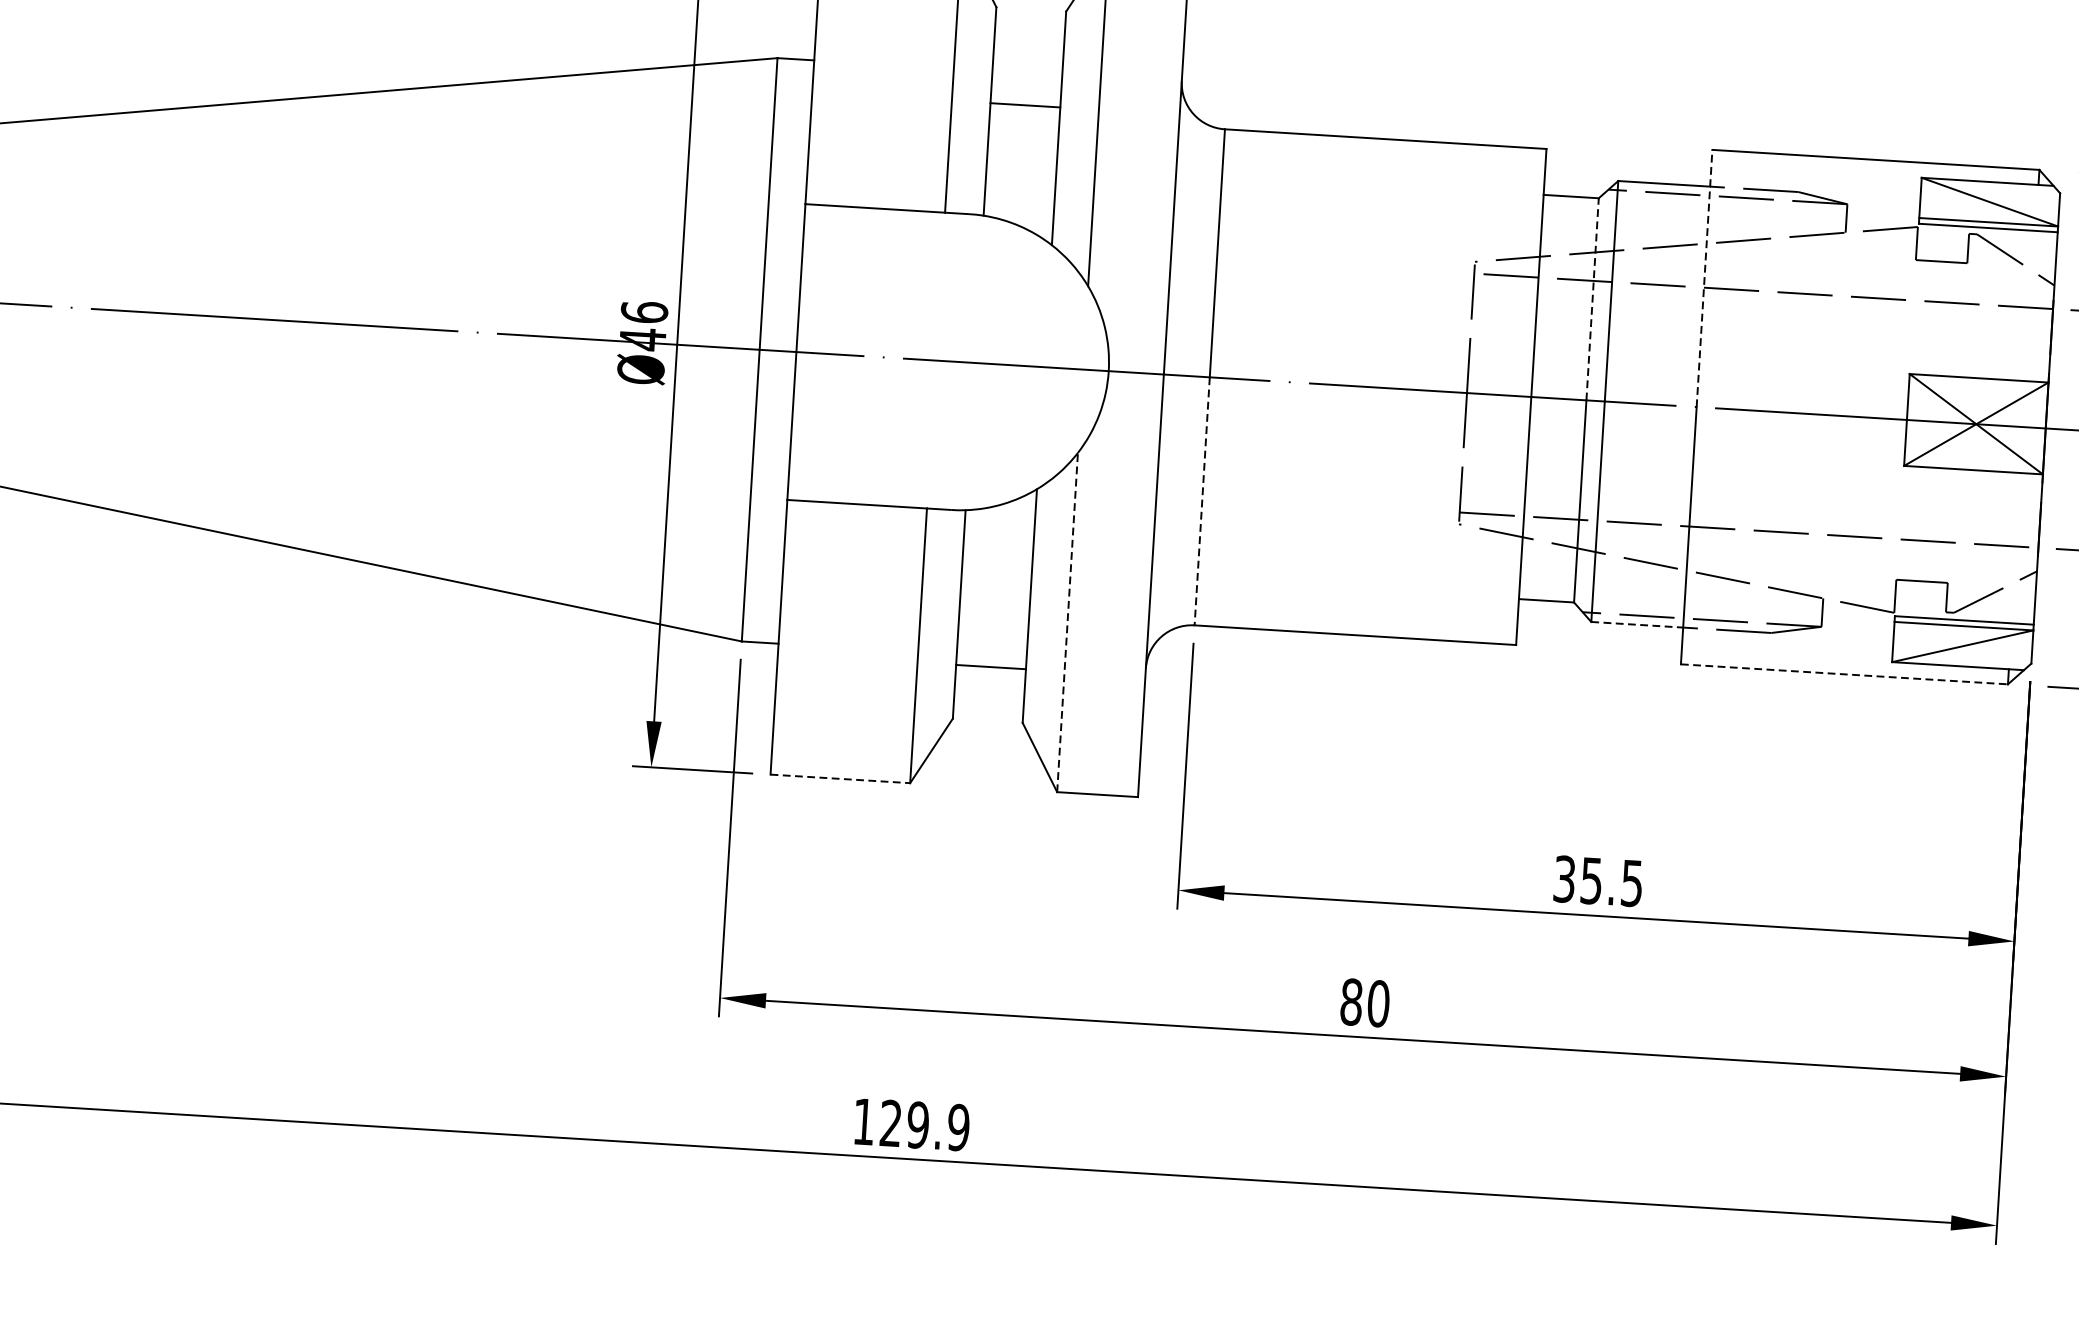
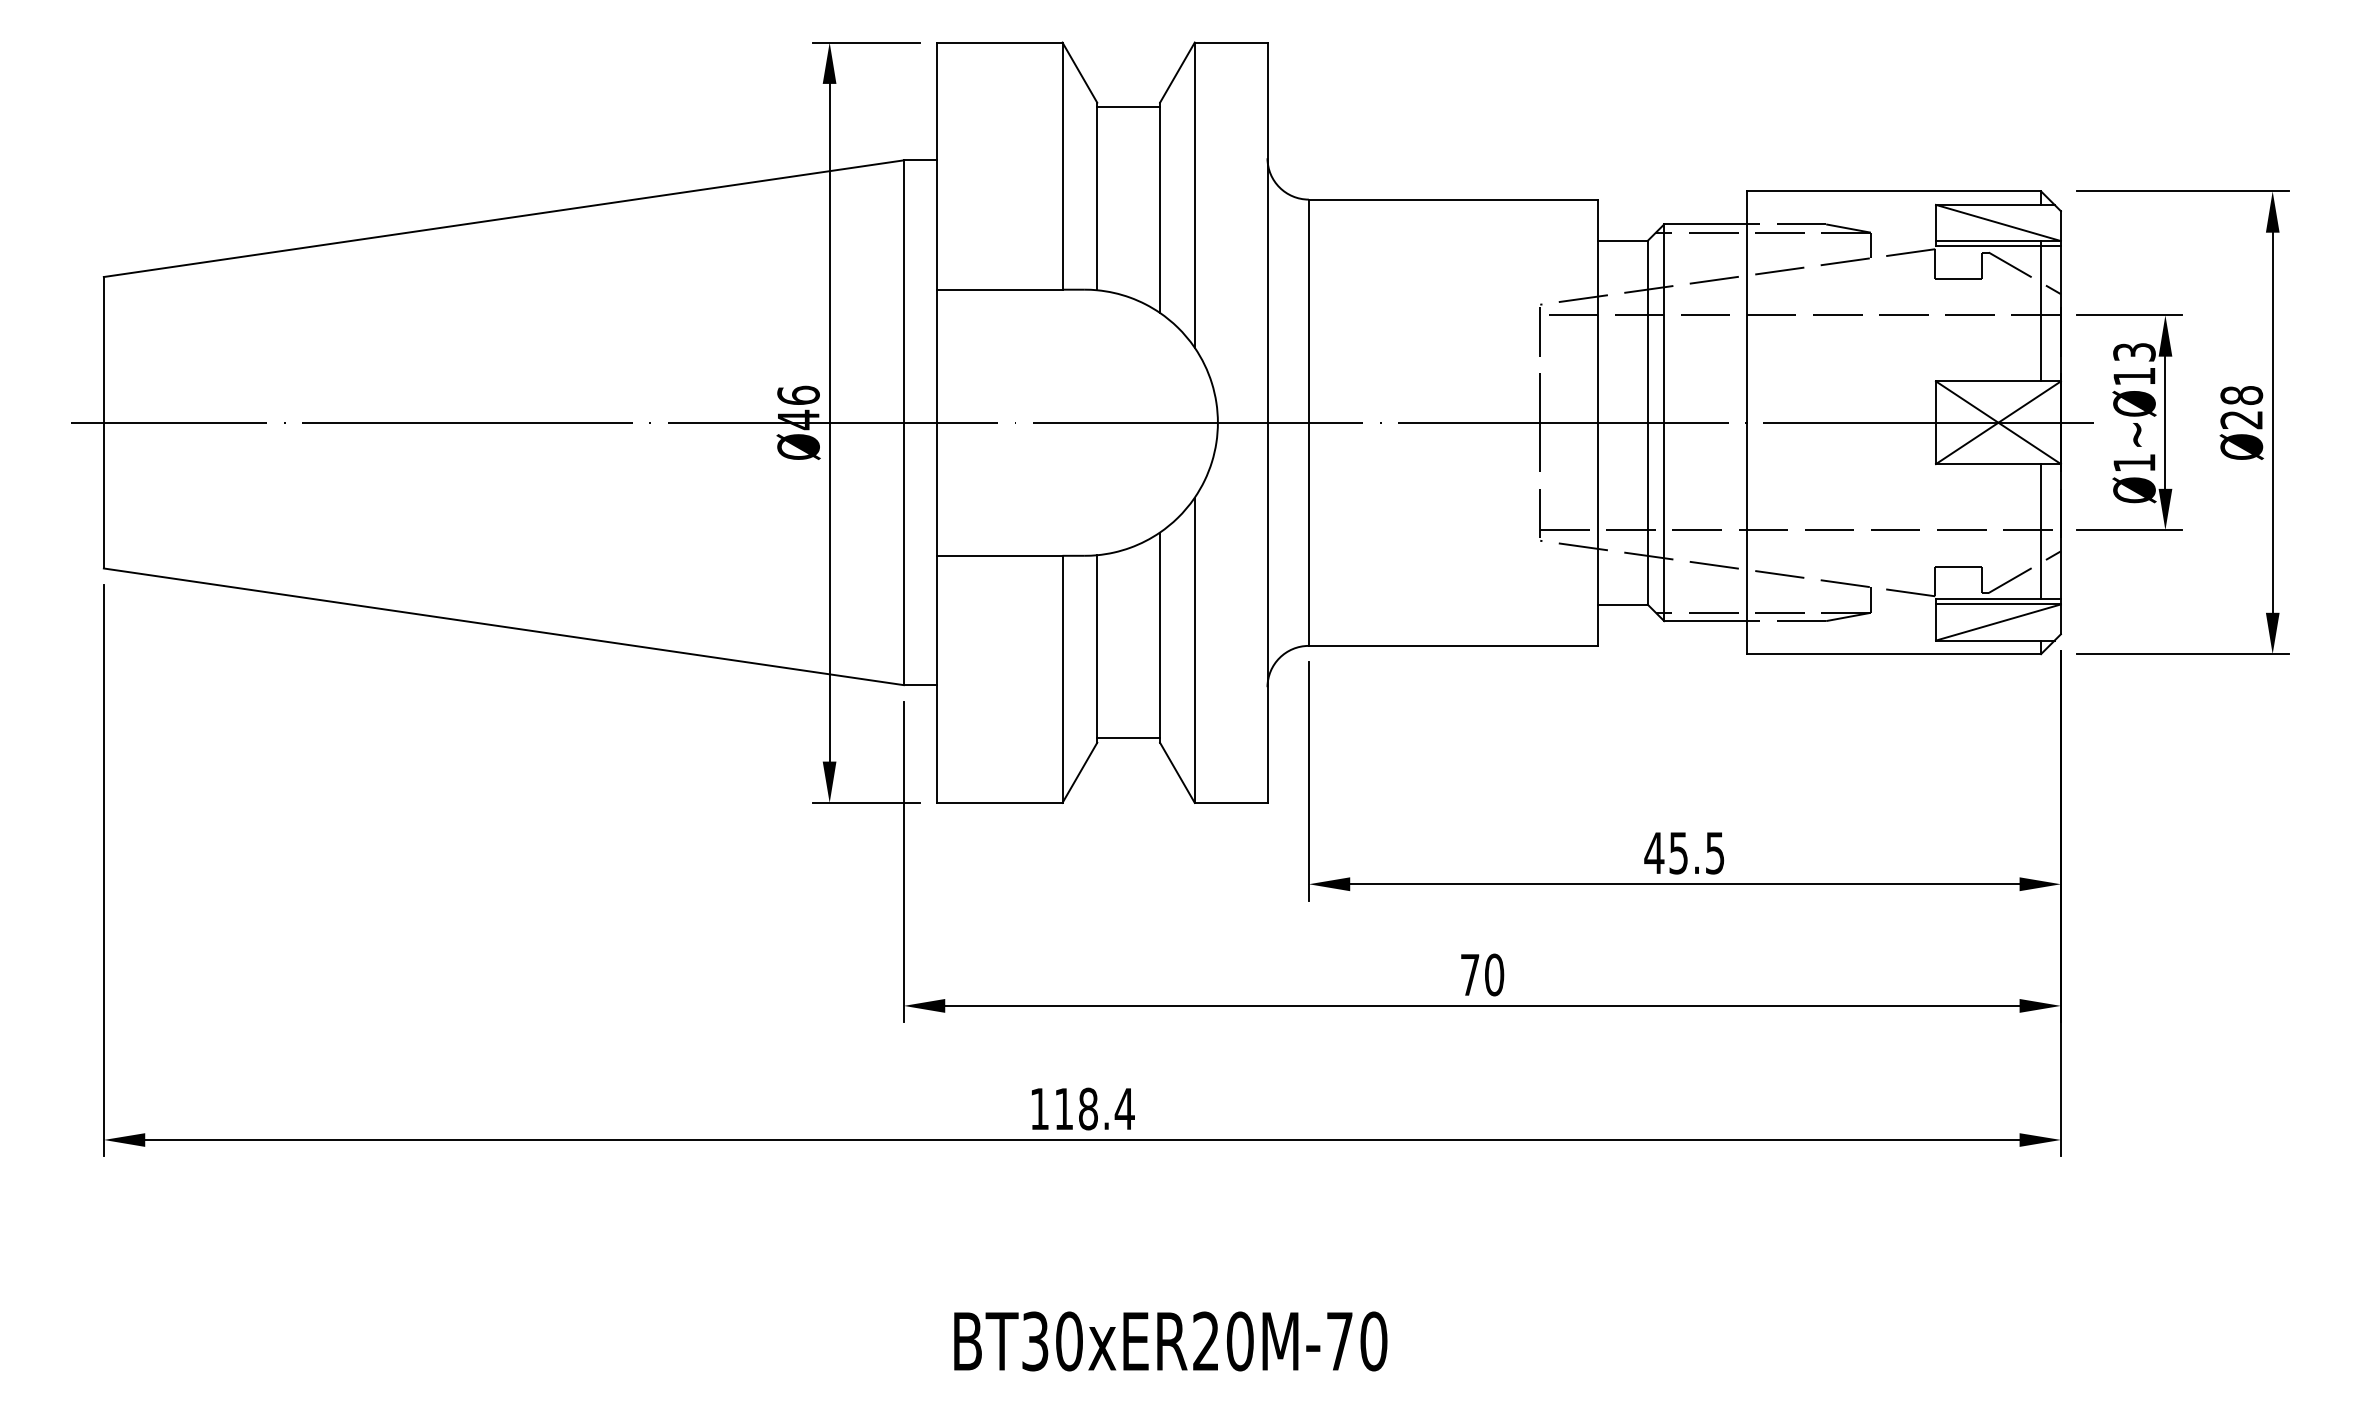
line: (1025, 105) -> (1128, 107), moved
line: (1704, 278) -> (1746, 307), dashed -> solid
line: (1592, 298) -> (1647, 331), dashed -> solid
line: (2031, 303) -> (2041, 311), added
line: (1201, 501) -> (1308, 534), dashed -> solid
line: (2016, 548) -> (2041, 531), added
line: (1067, 622) -> (1194, 650), dashed -> solid
line: (1638, 625) -> (1706, 621), dashed -> solid
line: (990, 667) -> (1128, 738), moved
line: (1845, 674) -> (1894, 654), dashed -> solid
line: (840, 778) -> (999, 802), dashed -> solid
text: (1564, 878) -> (1654, 852), 35.5 -> 45.5
text: (1350, 1001) -> (1469, 974), 80 -> 70
text: (924, 1124) -> (1094, 1108), 129.9 -> 118.4

